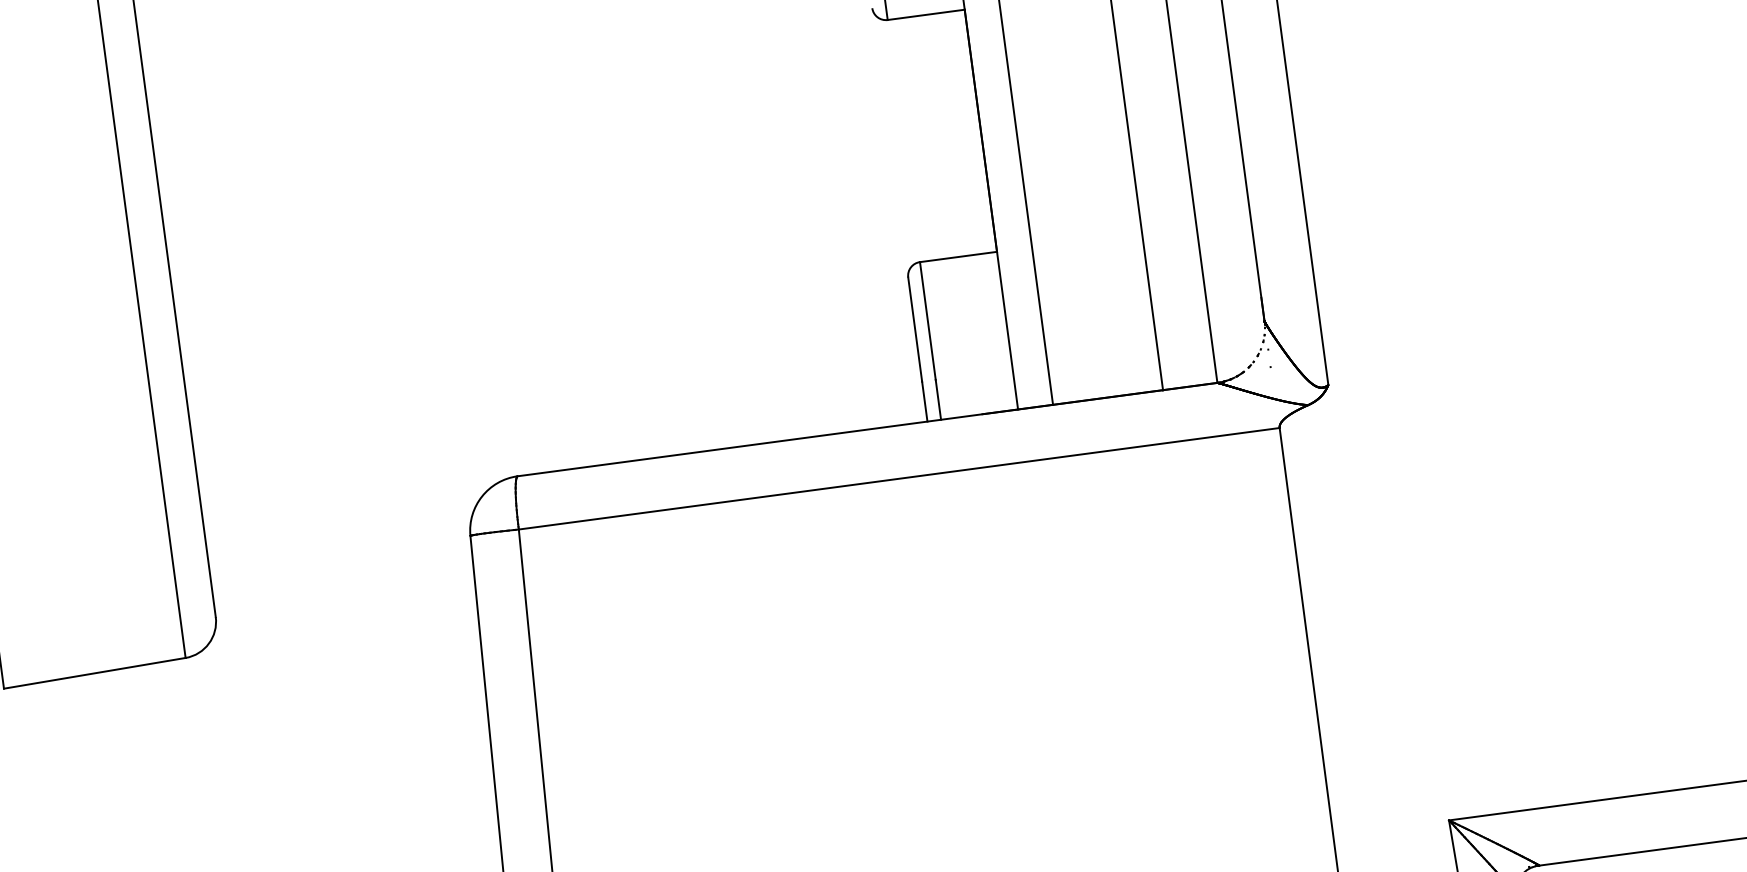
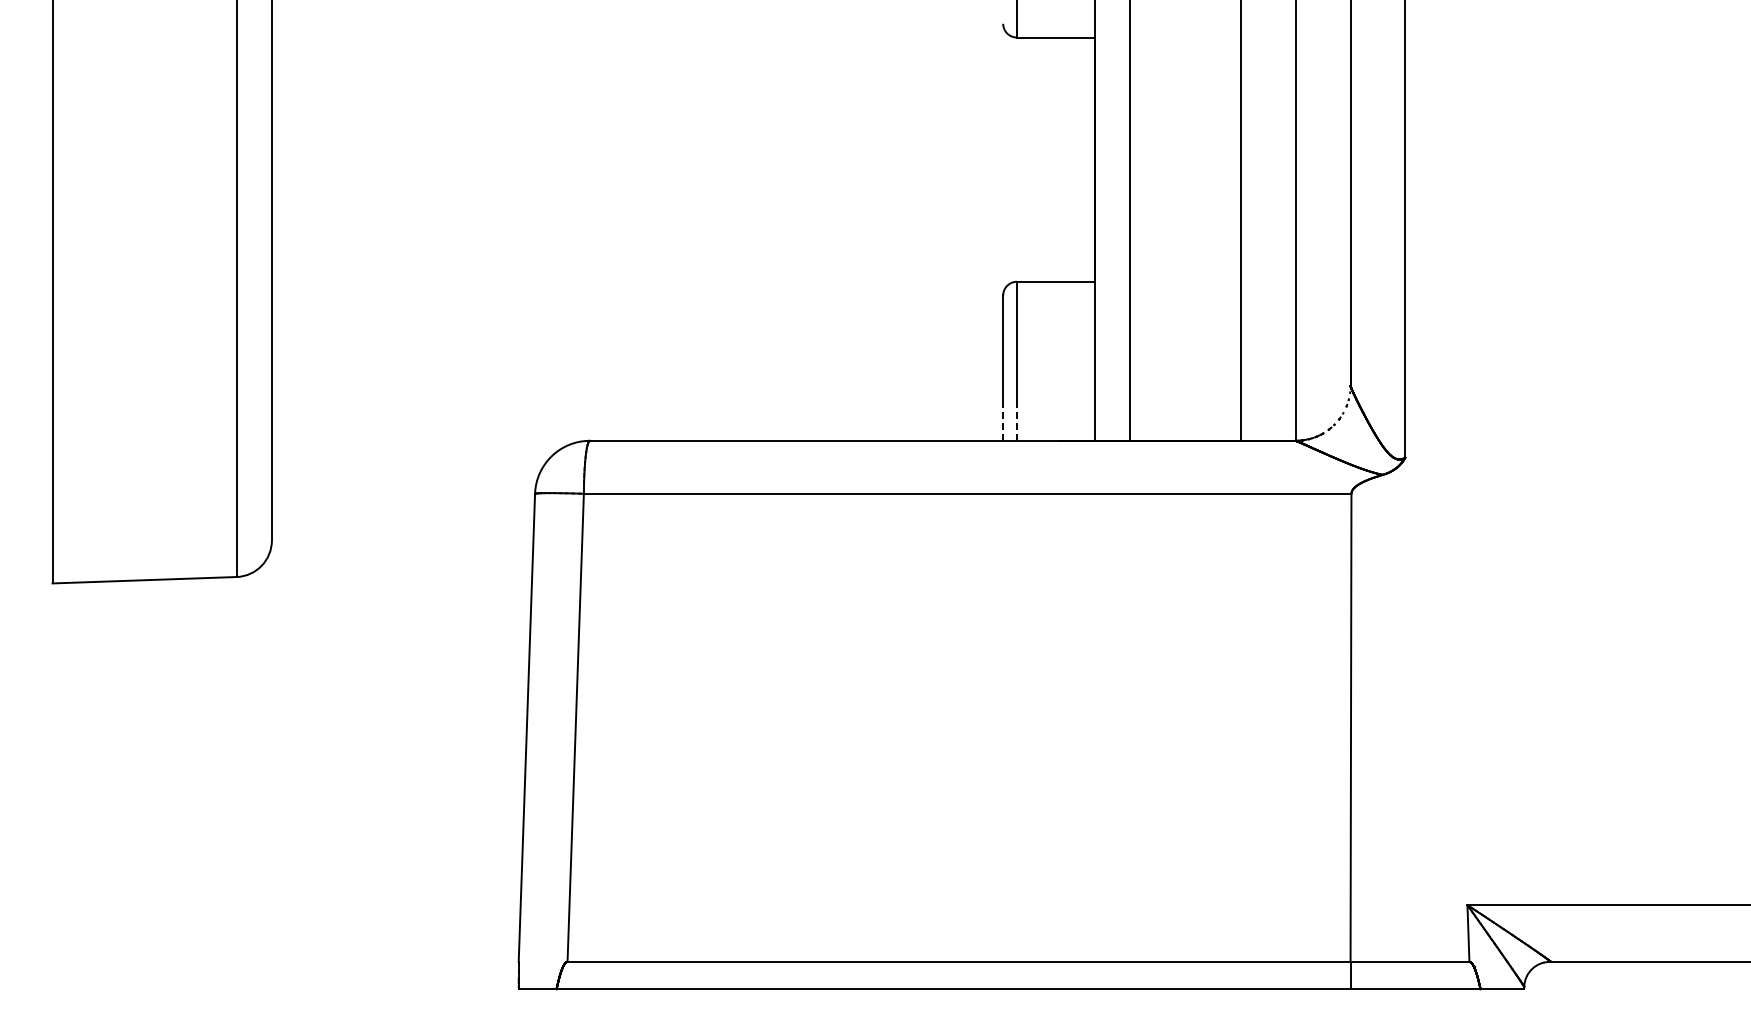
line: (938, 400) -> (1016, 421), solid -> dashed
line: (925, 401) -> (1003, 420), solid -> dashed

